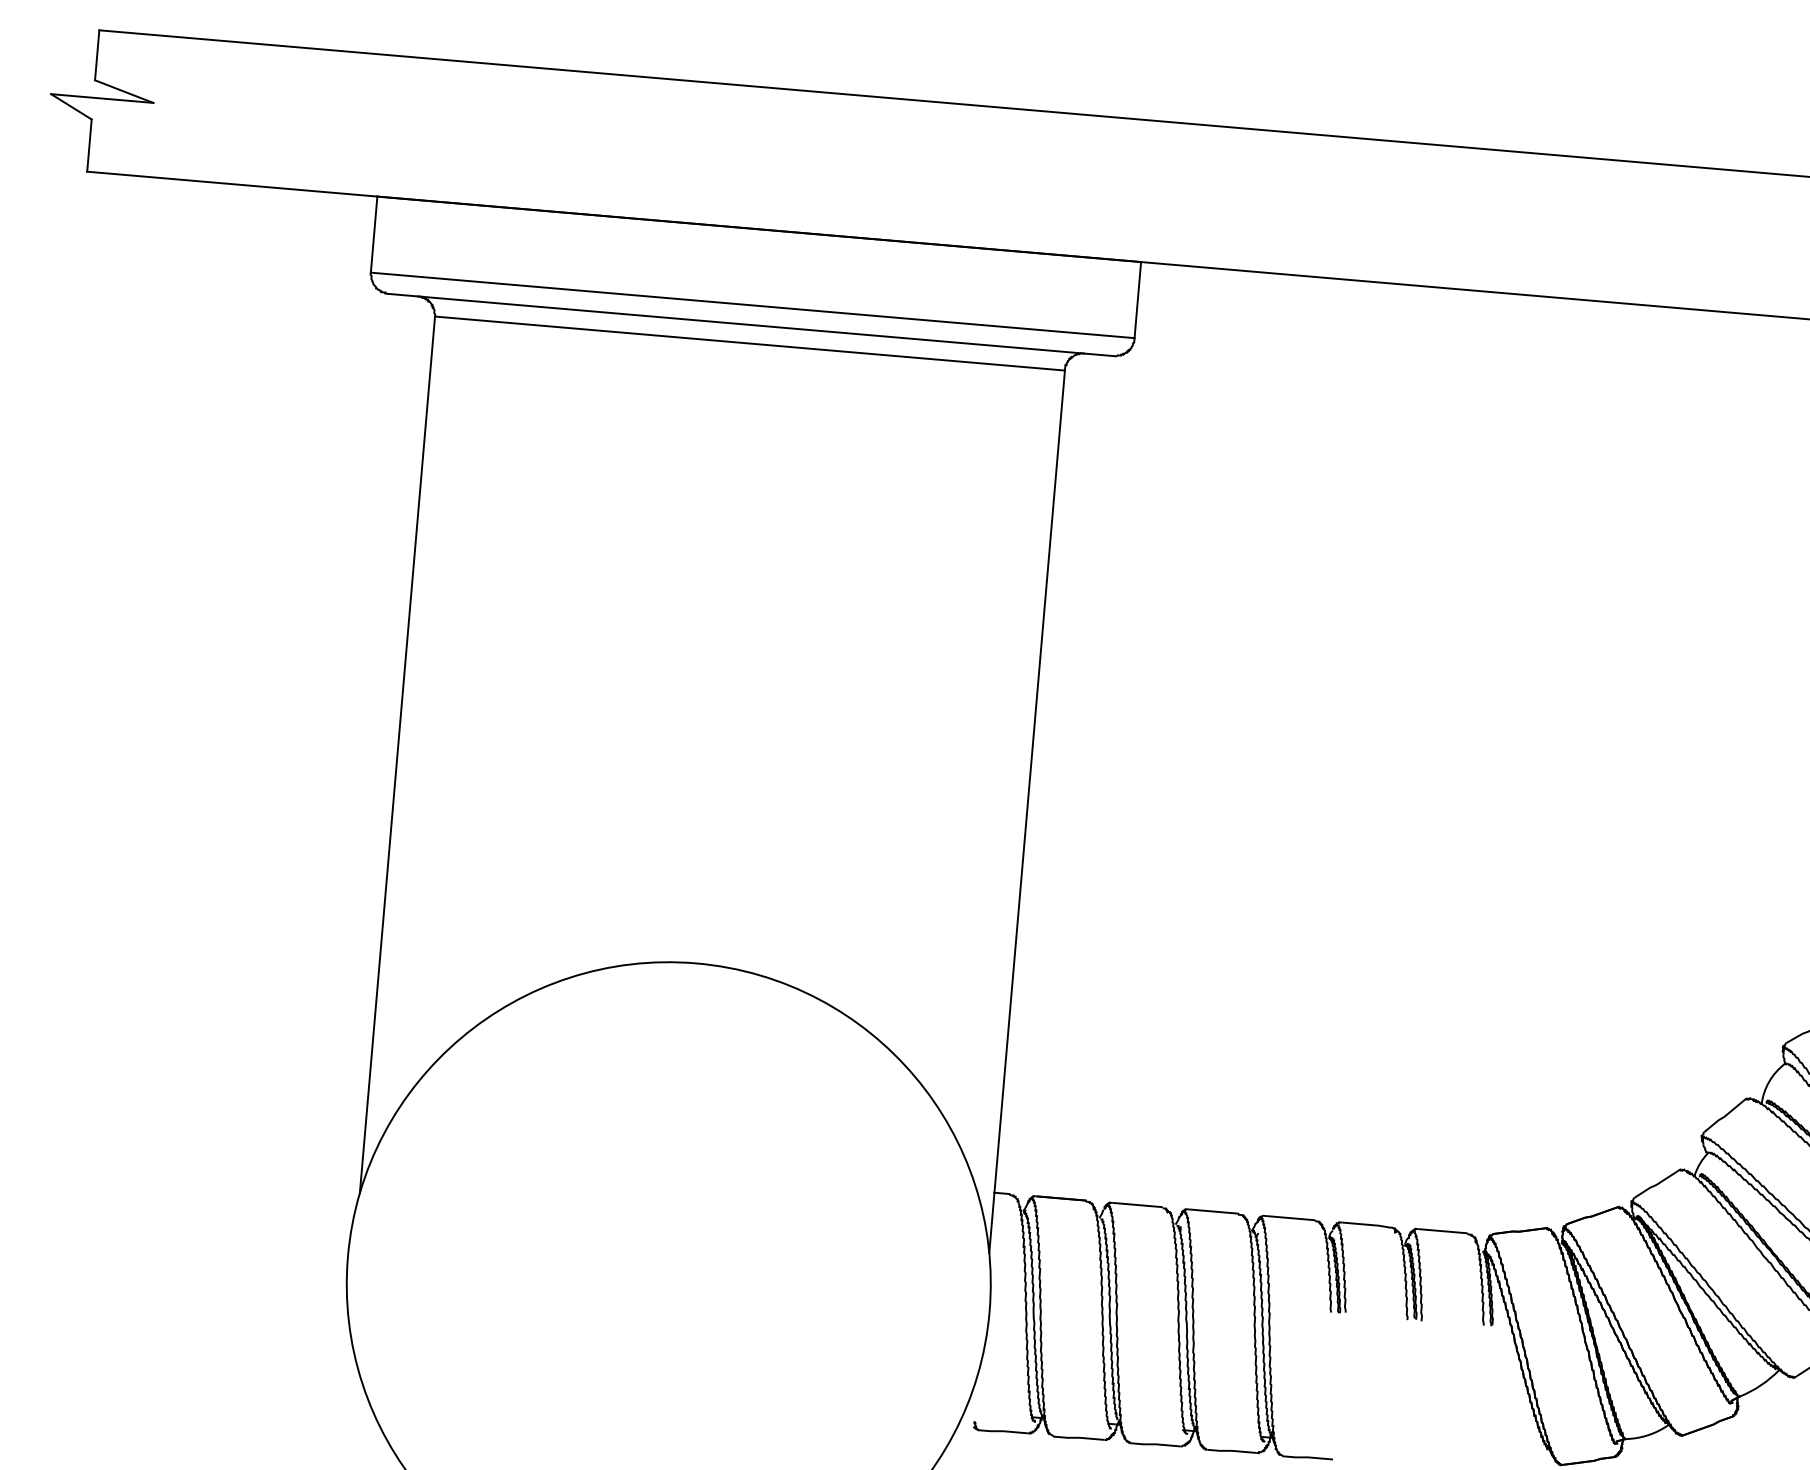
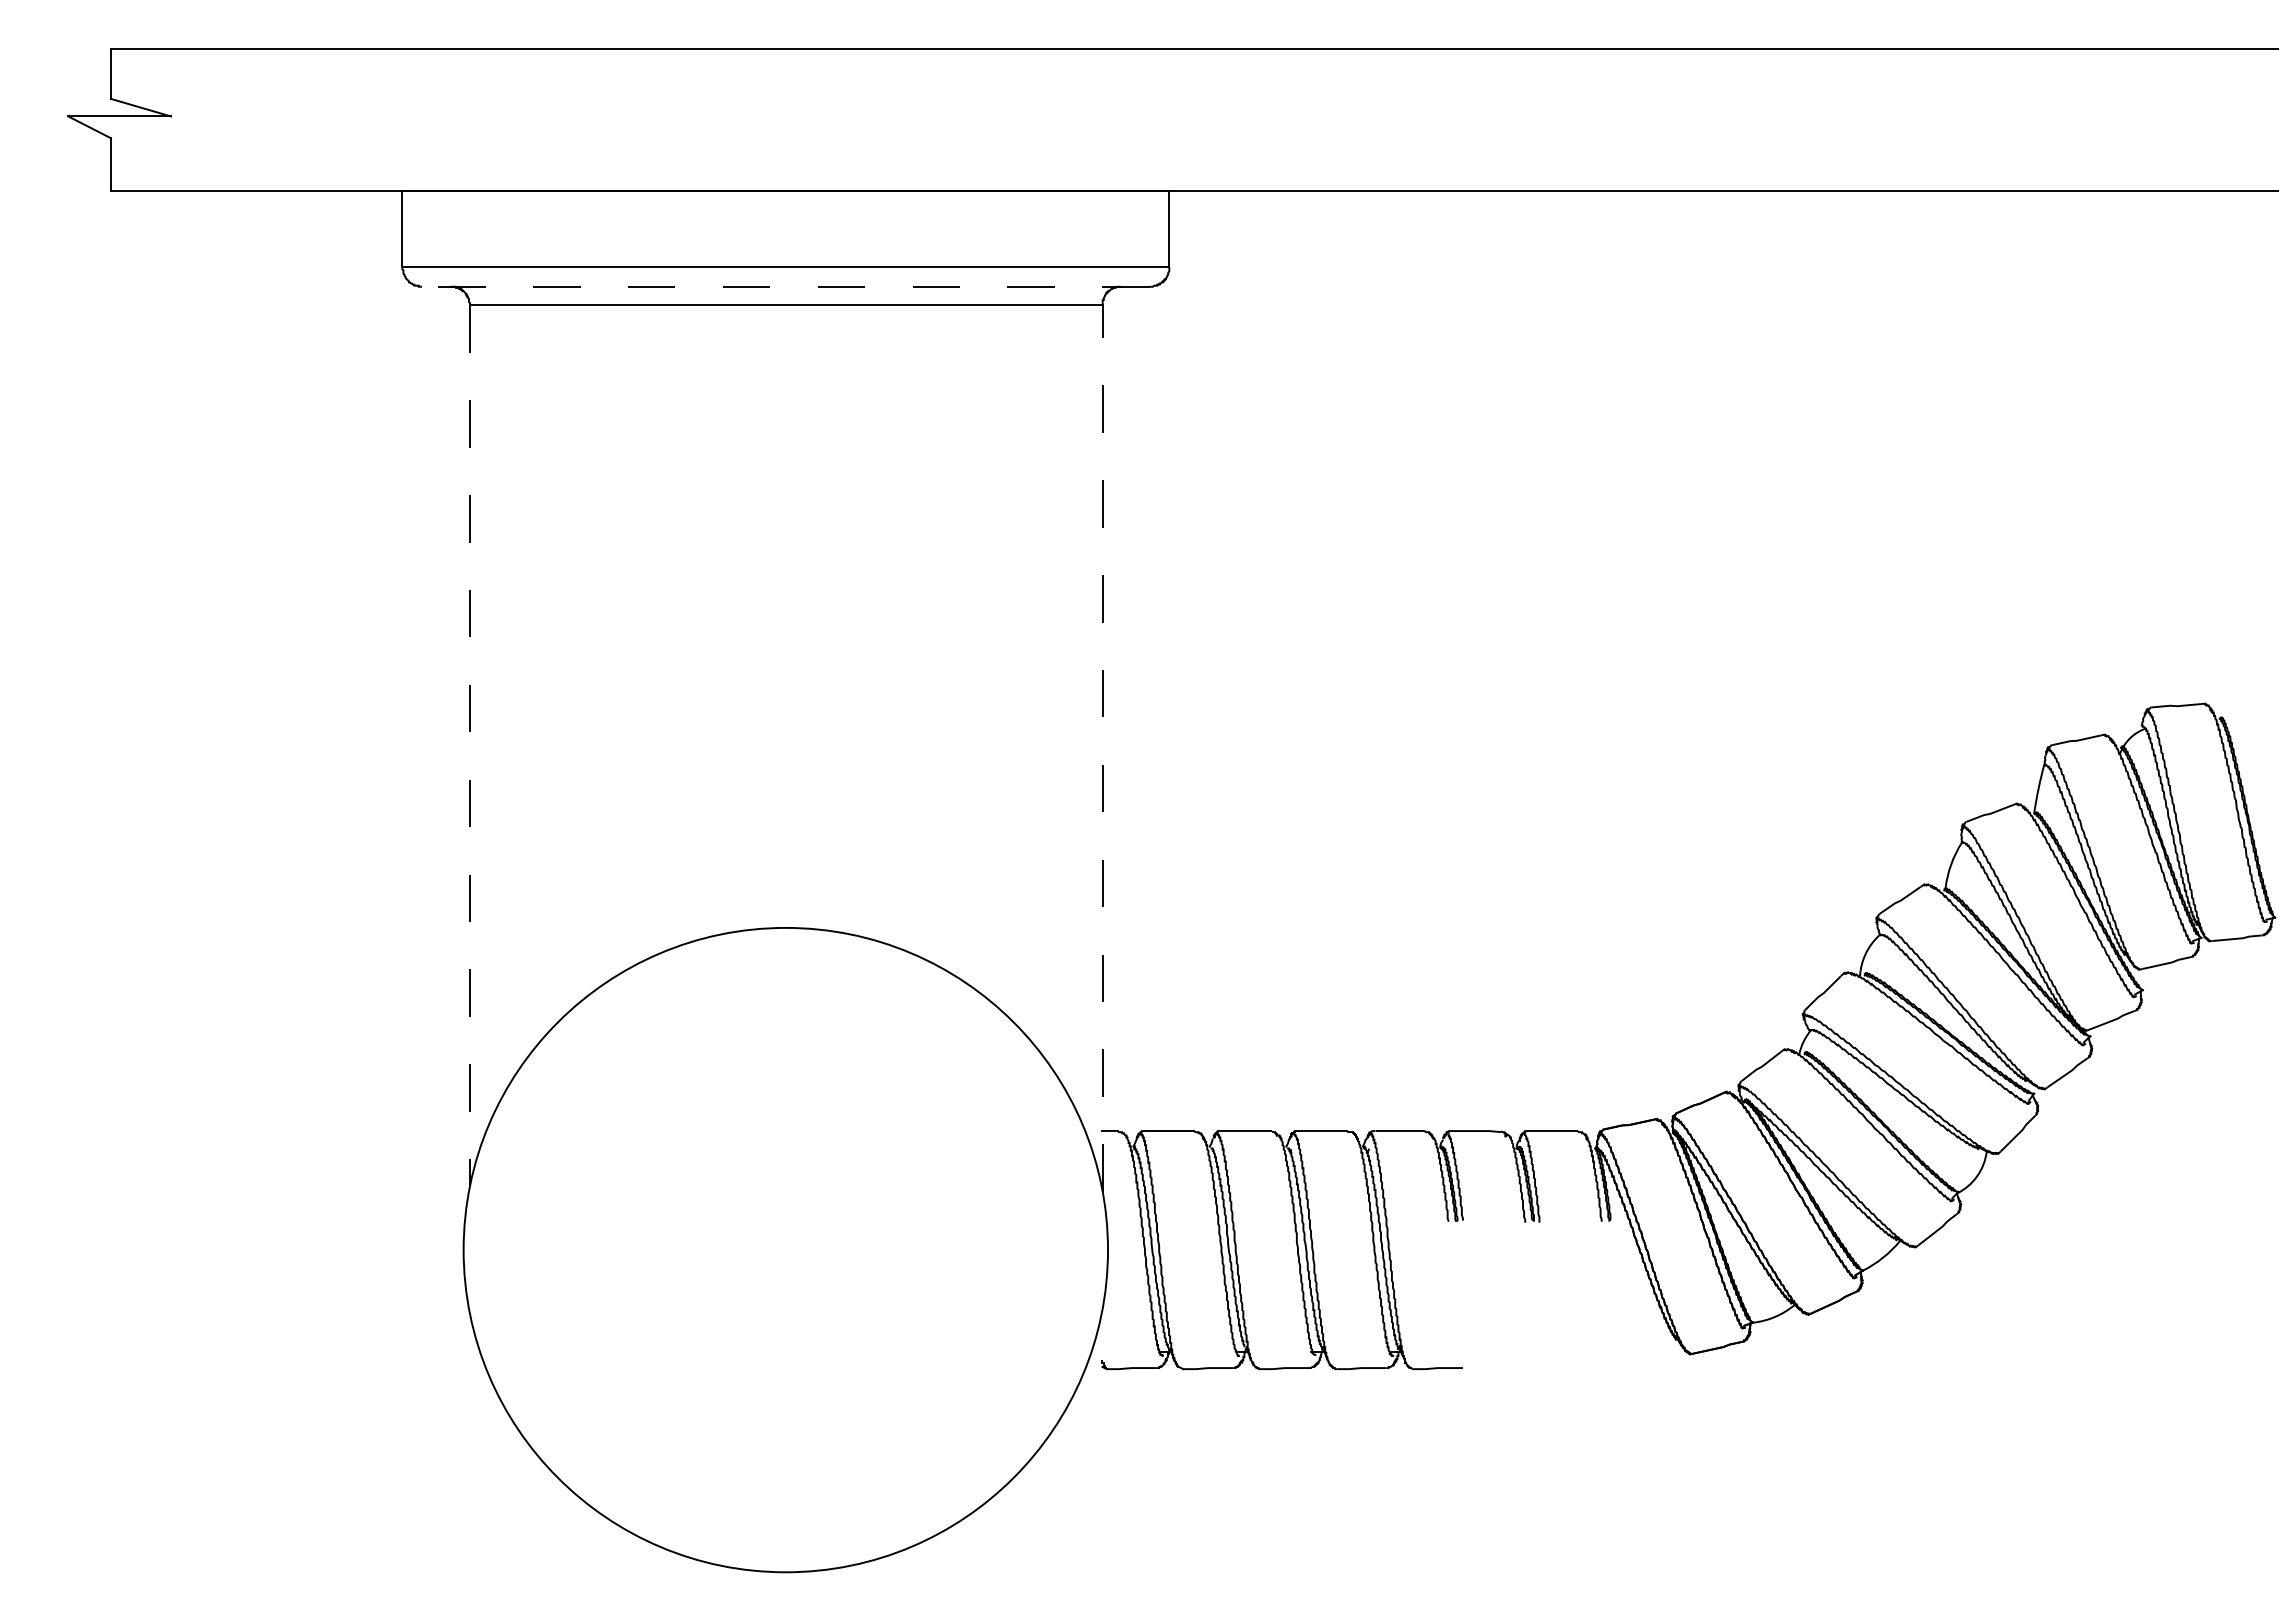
line: (750, 324) -> (785, 286), solid -> dashed
line: (397, 755) -> (470, 746), solid -> dashed
line: (1026, 811) -> (1102, 748), solid -> dashed

